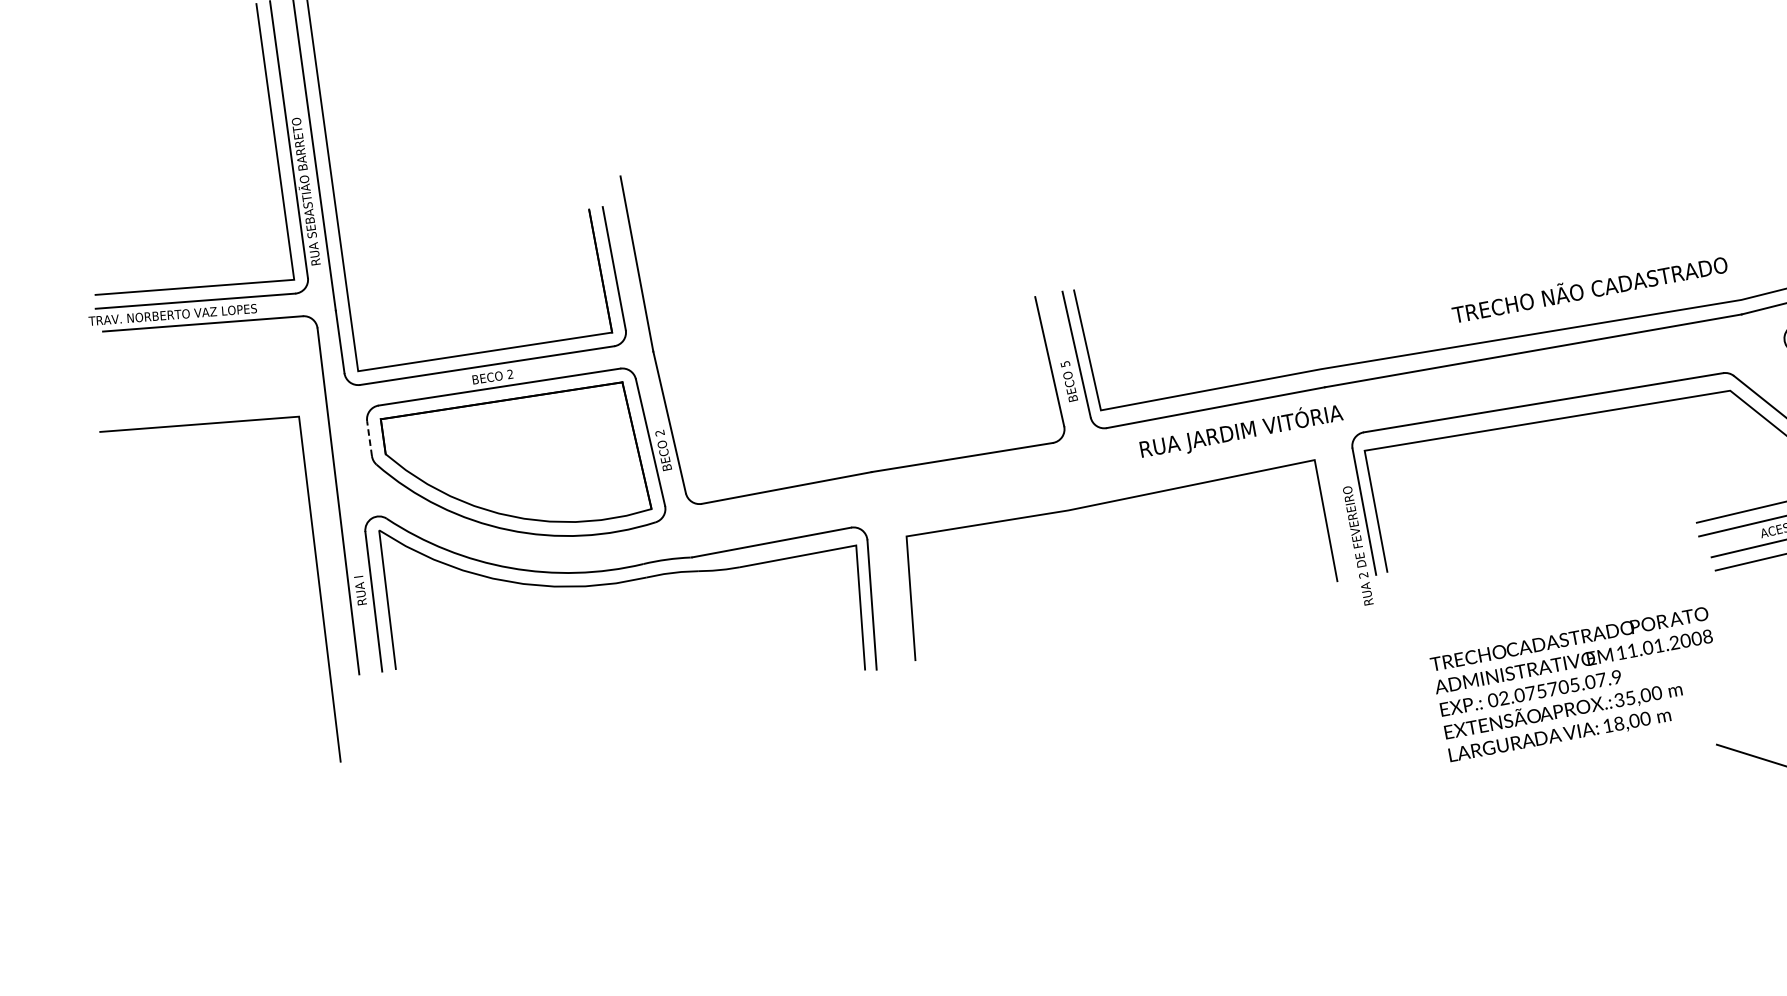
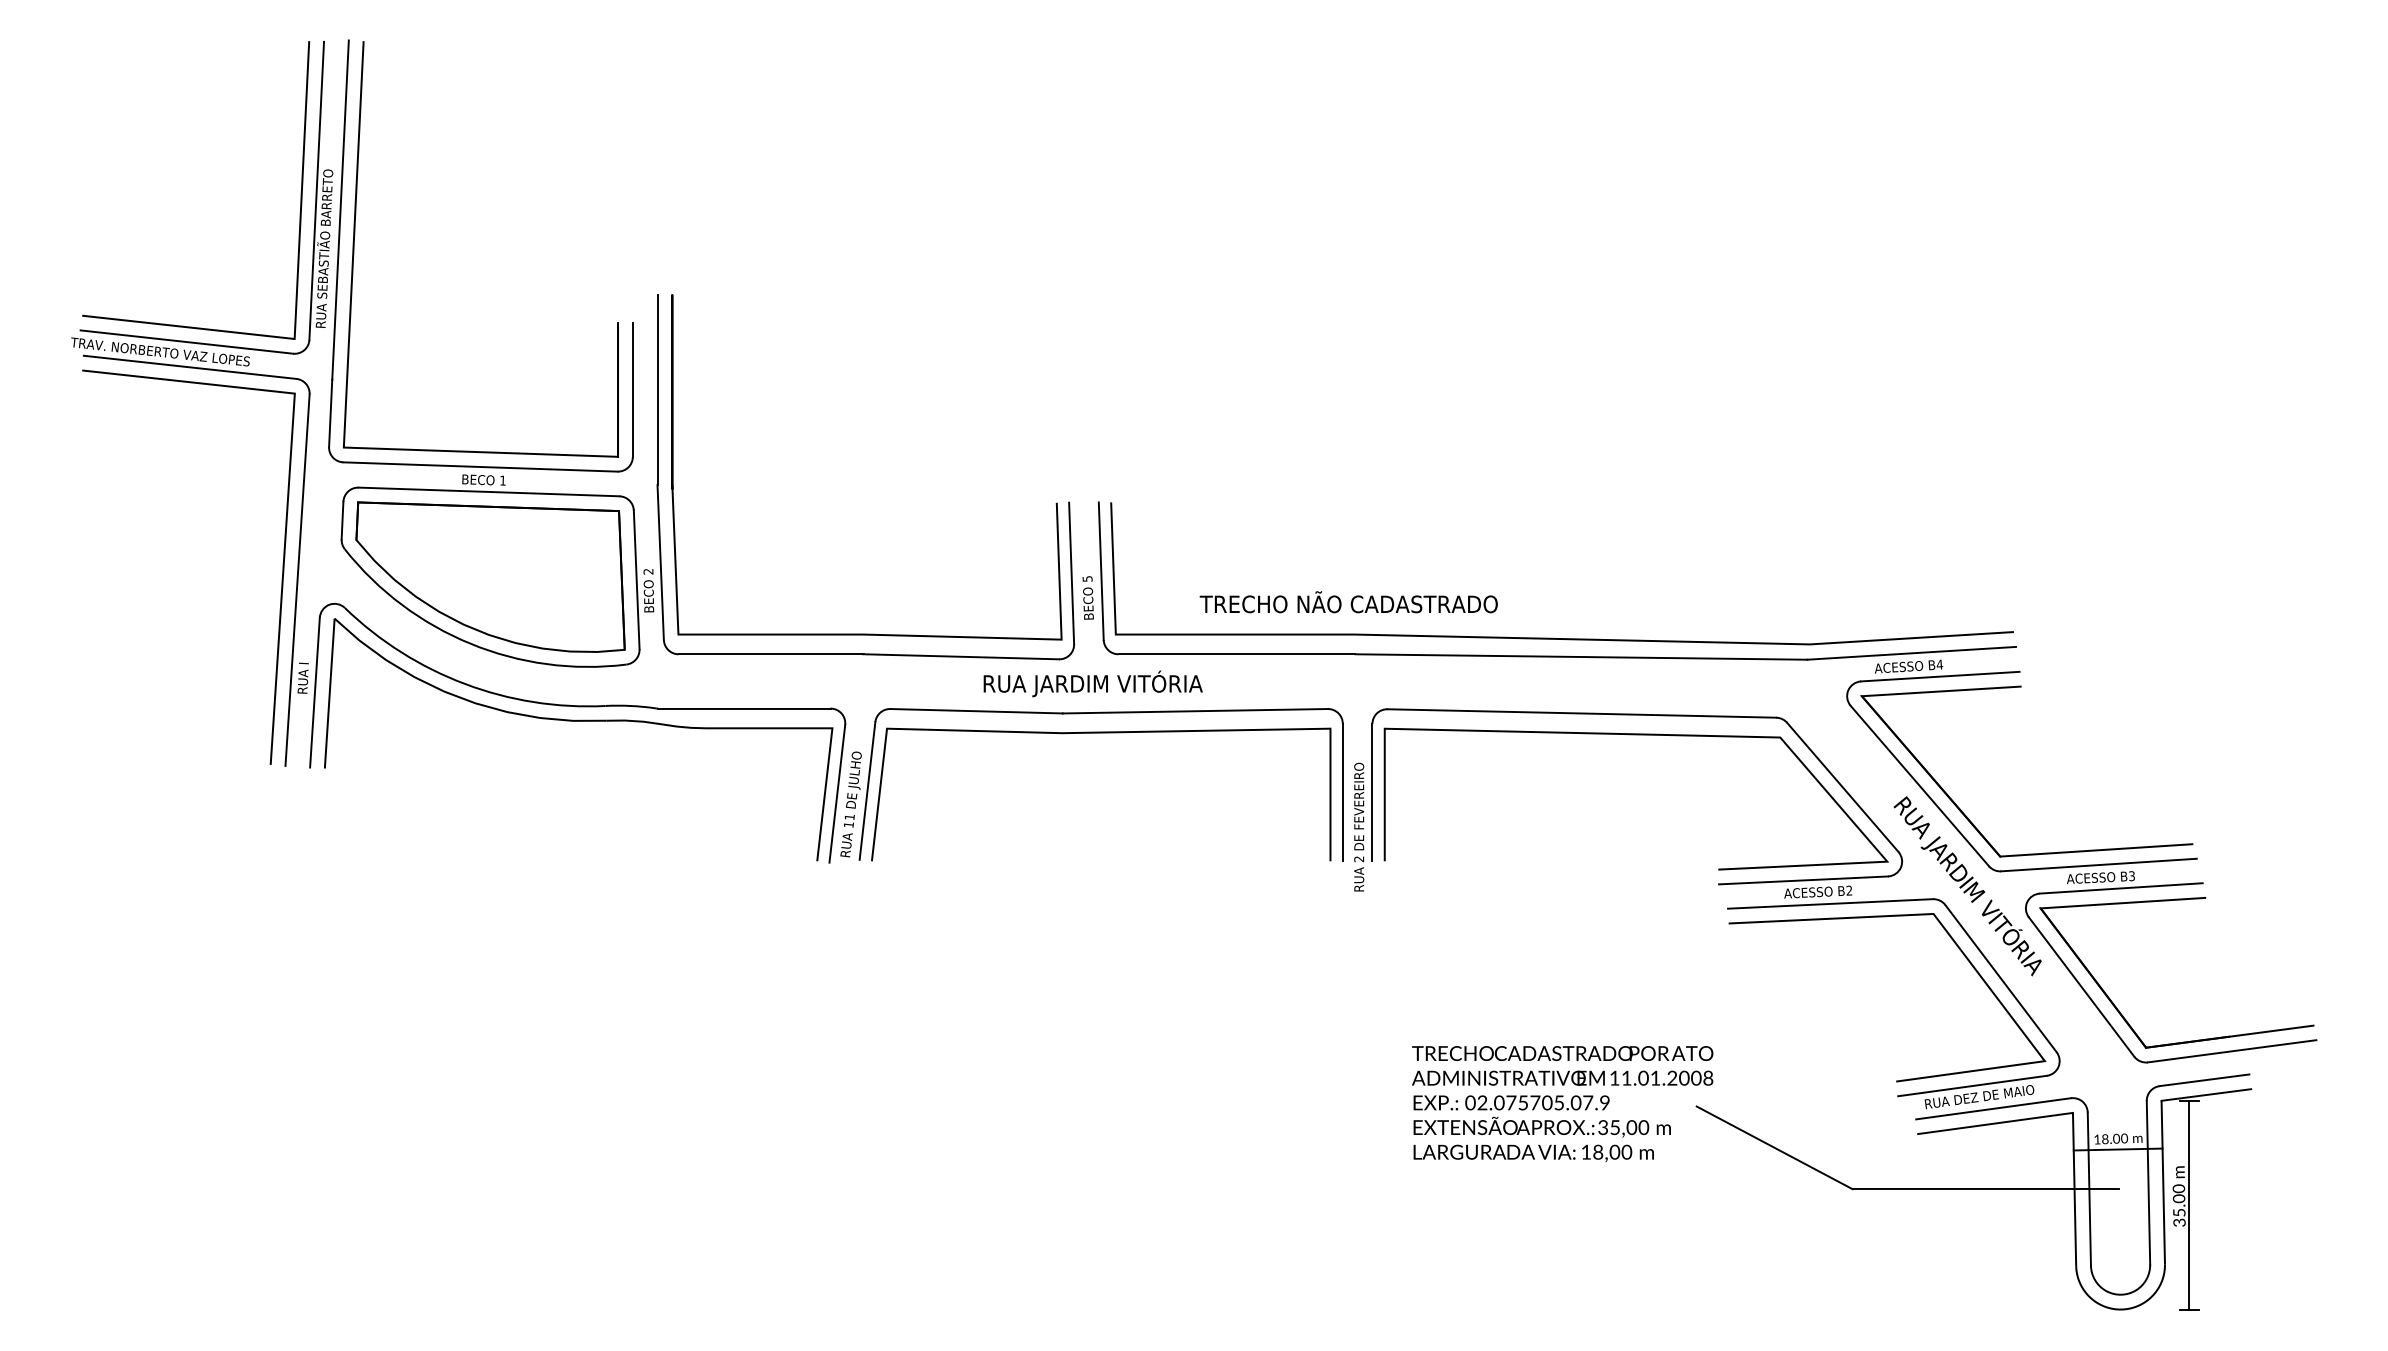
text: (1589, 288) -> (1348, 602), moved
text: (509, 374) -> (502, 480), 2 -> 1
text: (1240, 430) -> (1092, 683), moved
line: (369, 438) -> (342, 520), dashed -> solid
curve: (871, 452) -> (866, 633), added
part: (1092, 487) -> (1091, 713), added
line: (318, 589) -> (281, 578), moved
text: (1578, 685) -> (1562, 1104), moved

